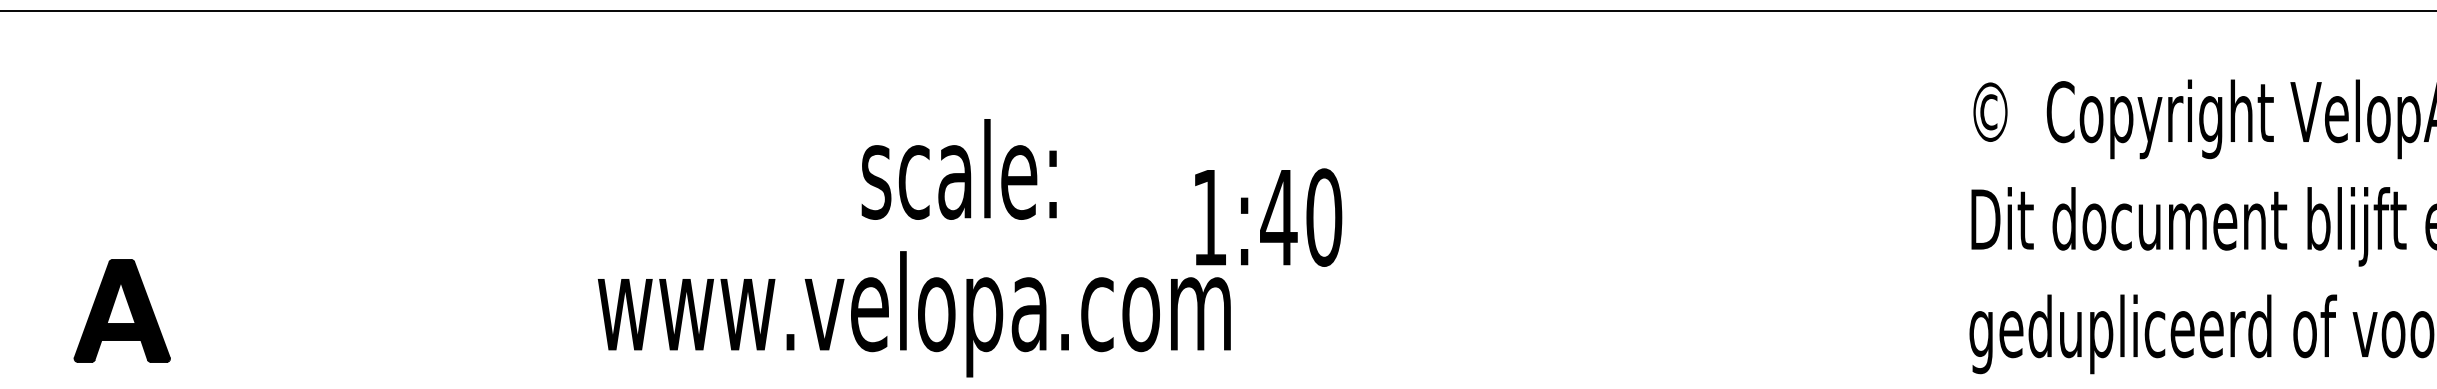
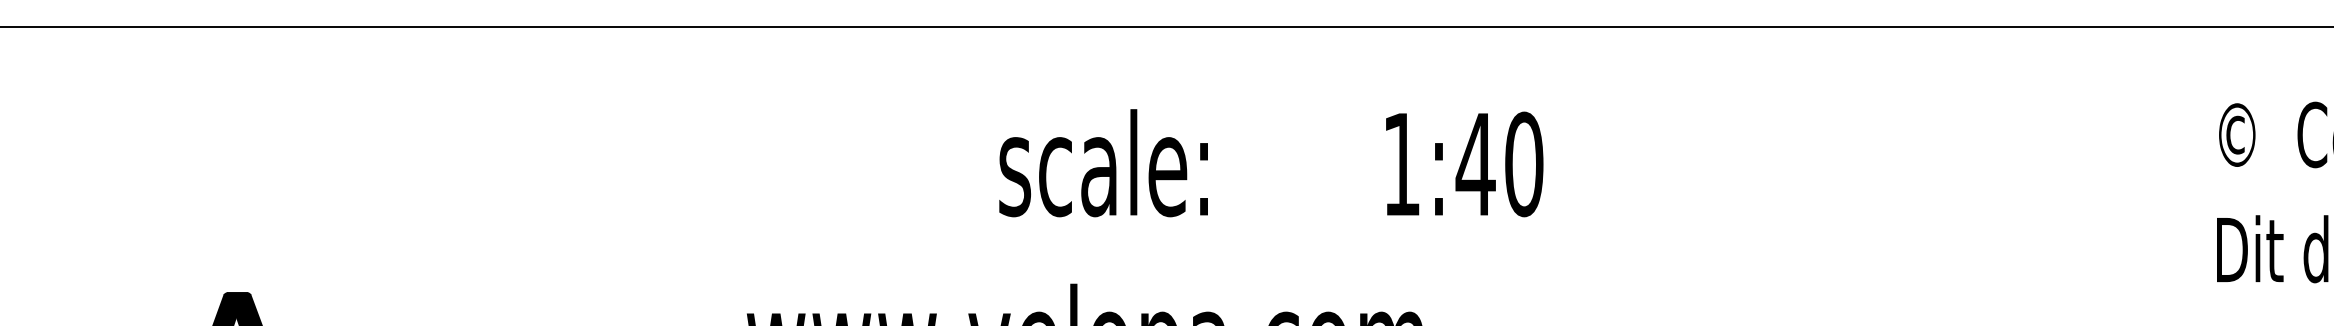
text: (958, 169) -> (1102, 163), moved
text: (1268, 217) -> (1464, 164), moved

